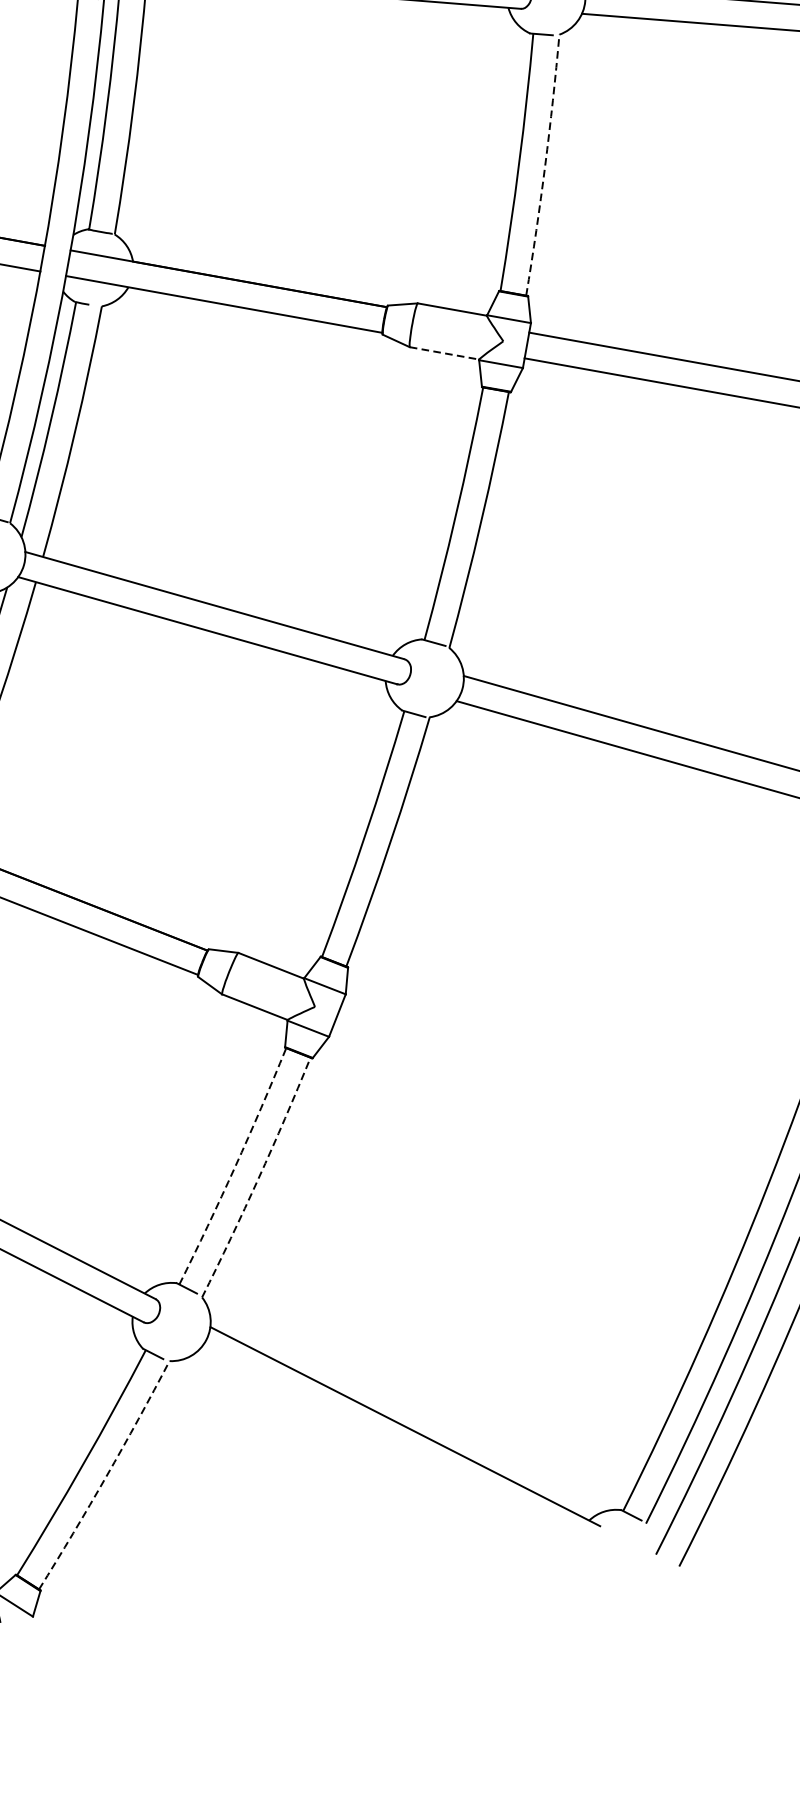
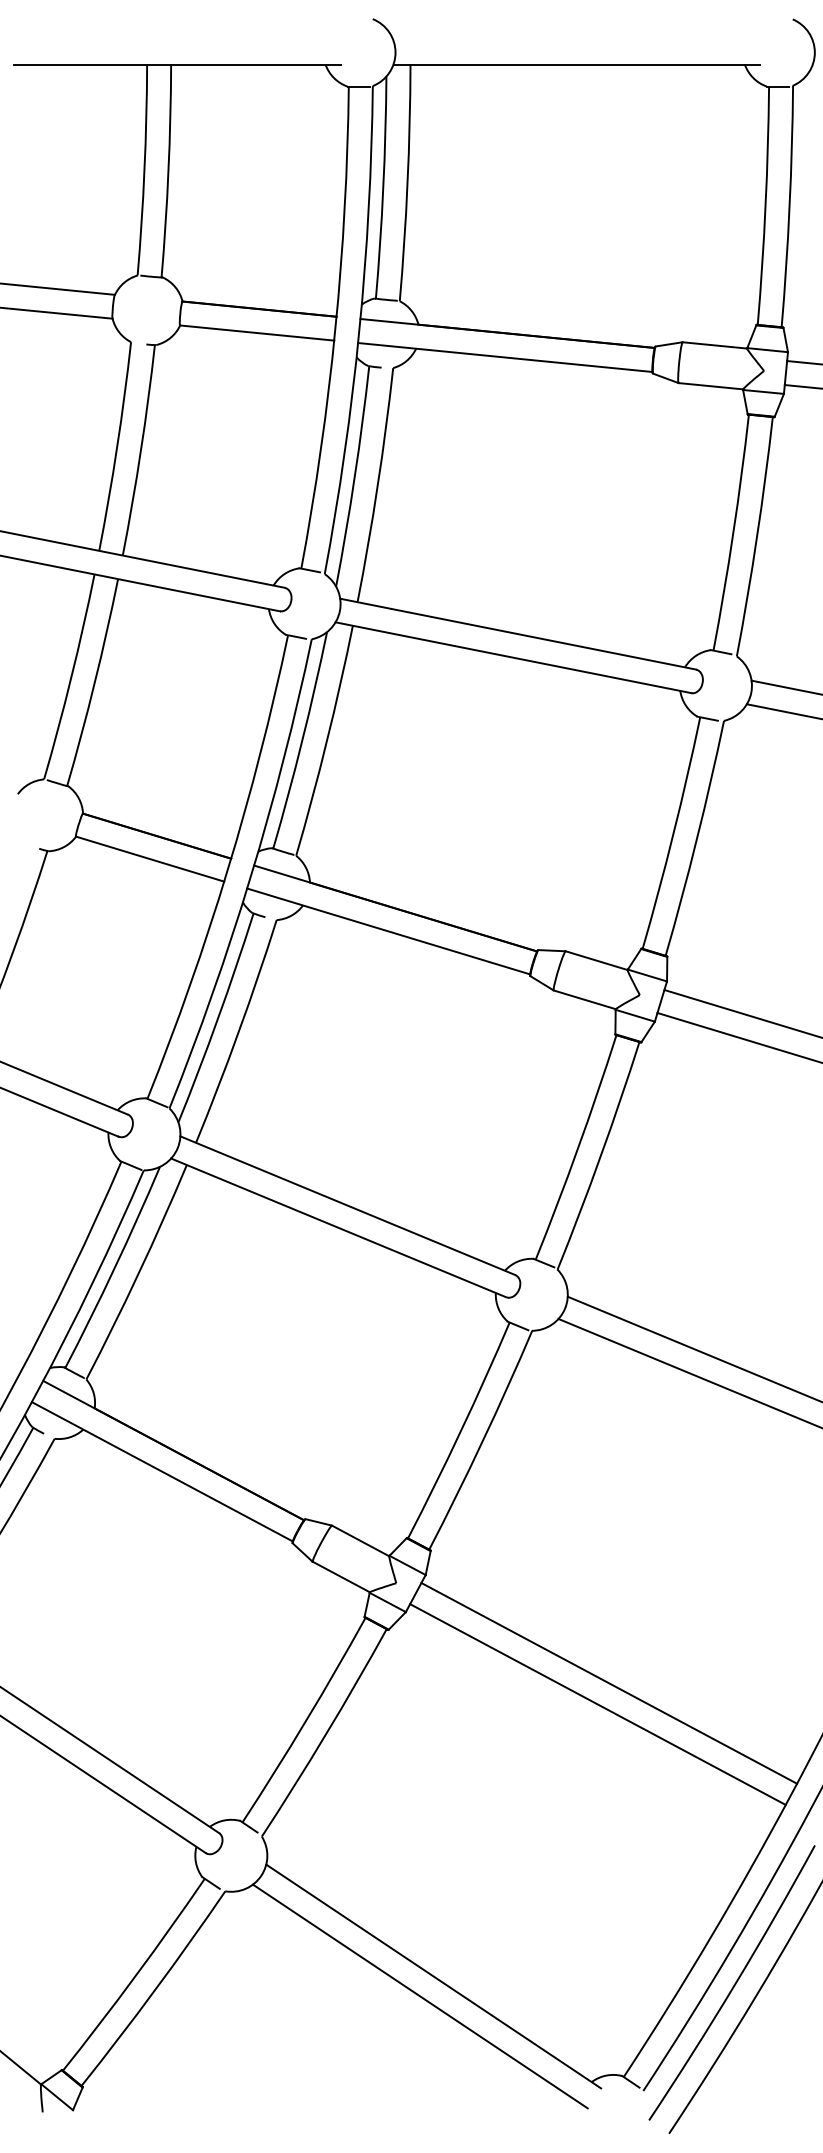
arc: (545, 164) -> (697, 838), dashed -> solid
line: (445, 352) -> (585, 999), dashed -> solid
line: (557, 1087) -> (609, 1682), added
line: (547, 1112) -> (597, 1704), added
arc: (234, 1167) -> (305, 1721), dashed -> solid
arc: (258, 1179) -> (326, 1734), dashed -> solid
line: (392, 1450) -> (419, 1996), added
arc: (106, 1475) -> (155, 1989), dashed -> solid

